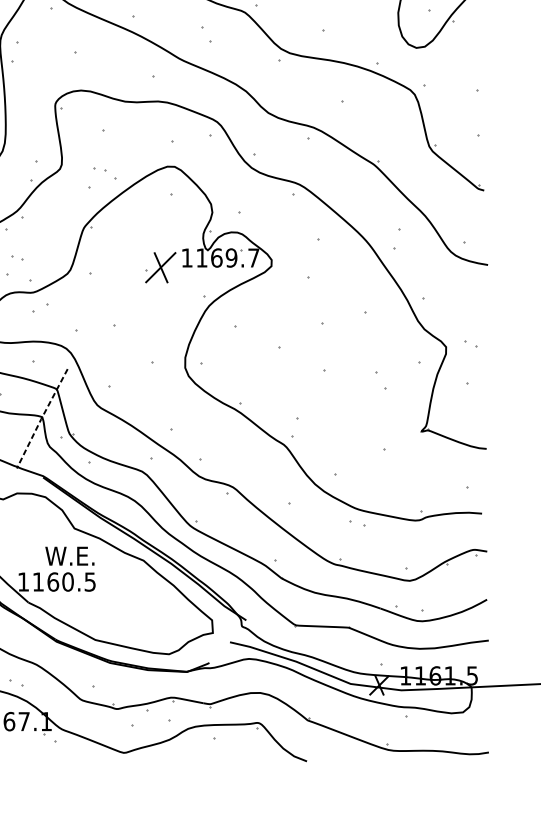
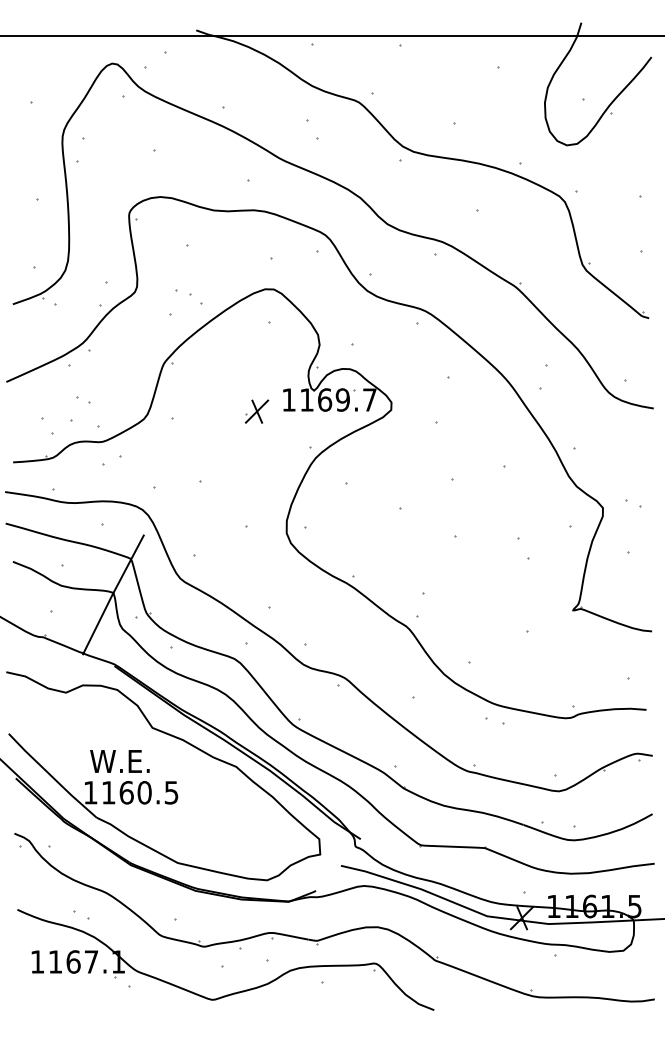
part: (160, 267) -> (256, 411), size x0.62
line: (41, 419) -> (112, 595), dashed -> solid
text: (69, 556) -> (119, 761), moved

